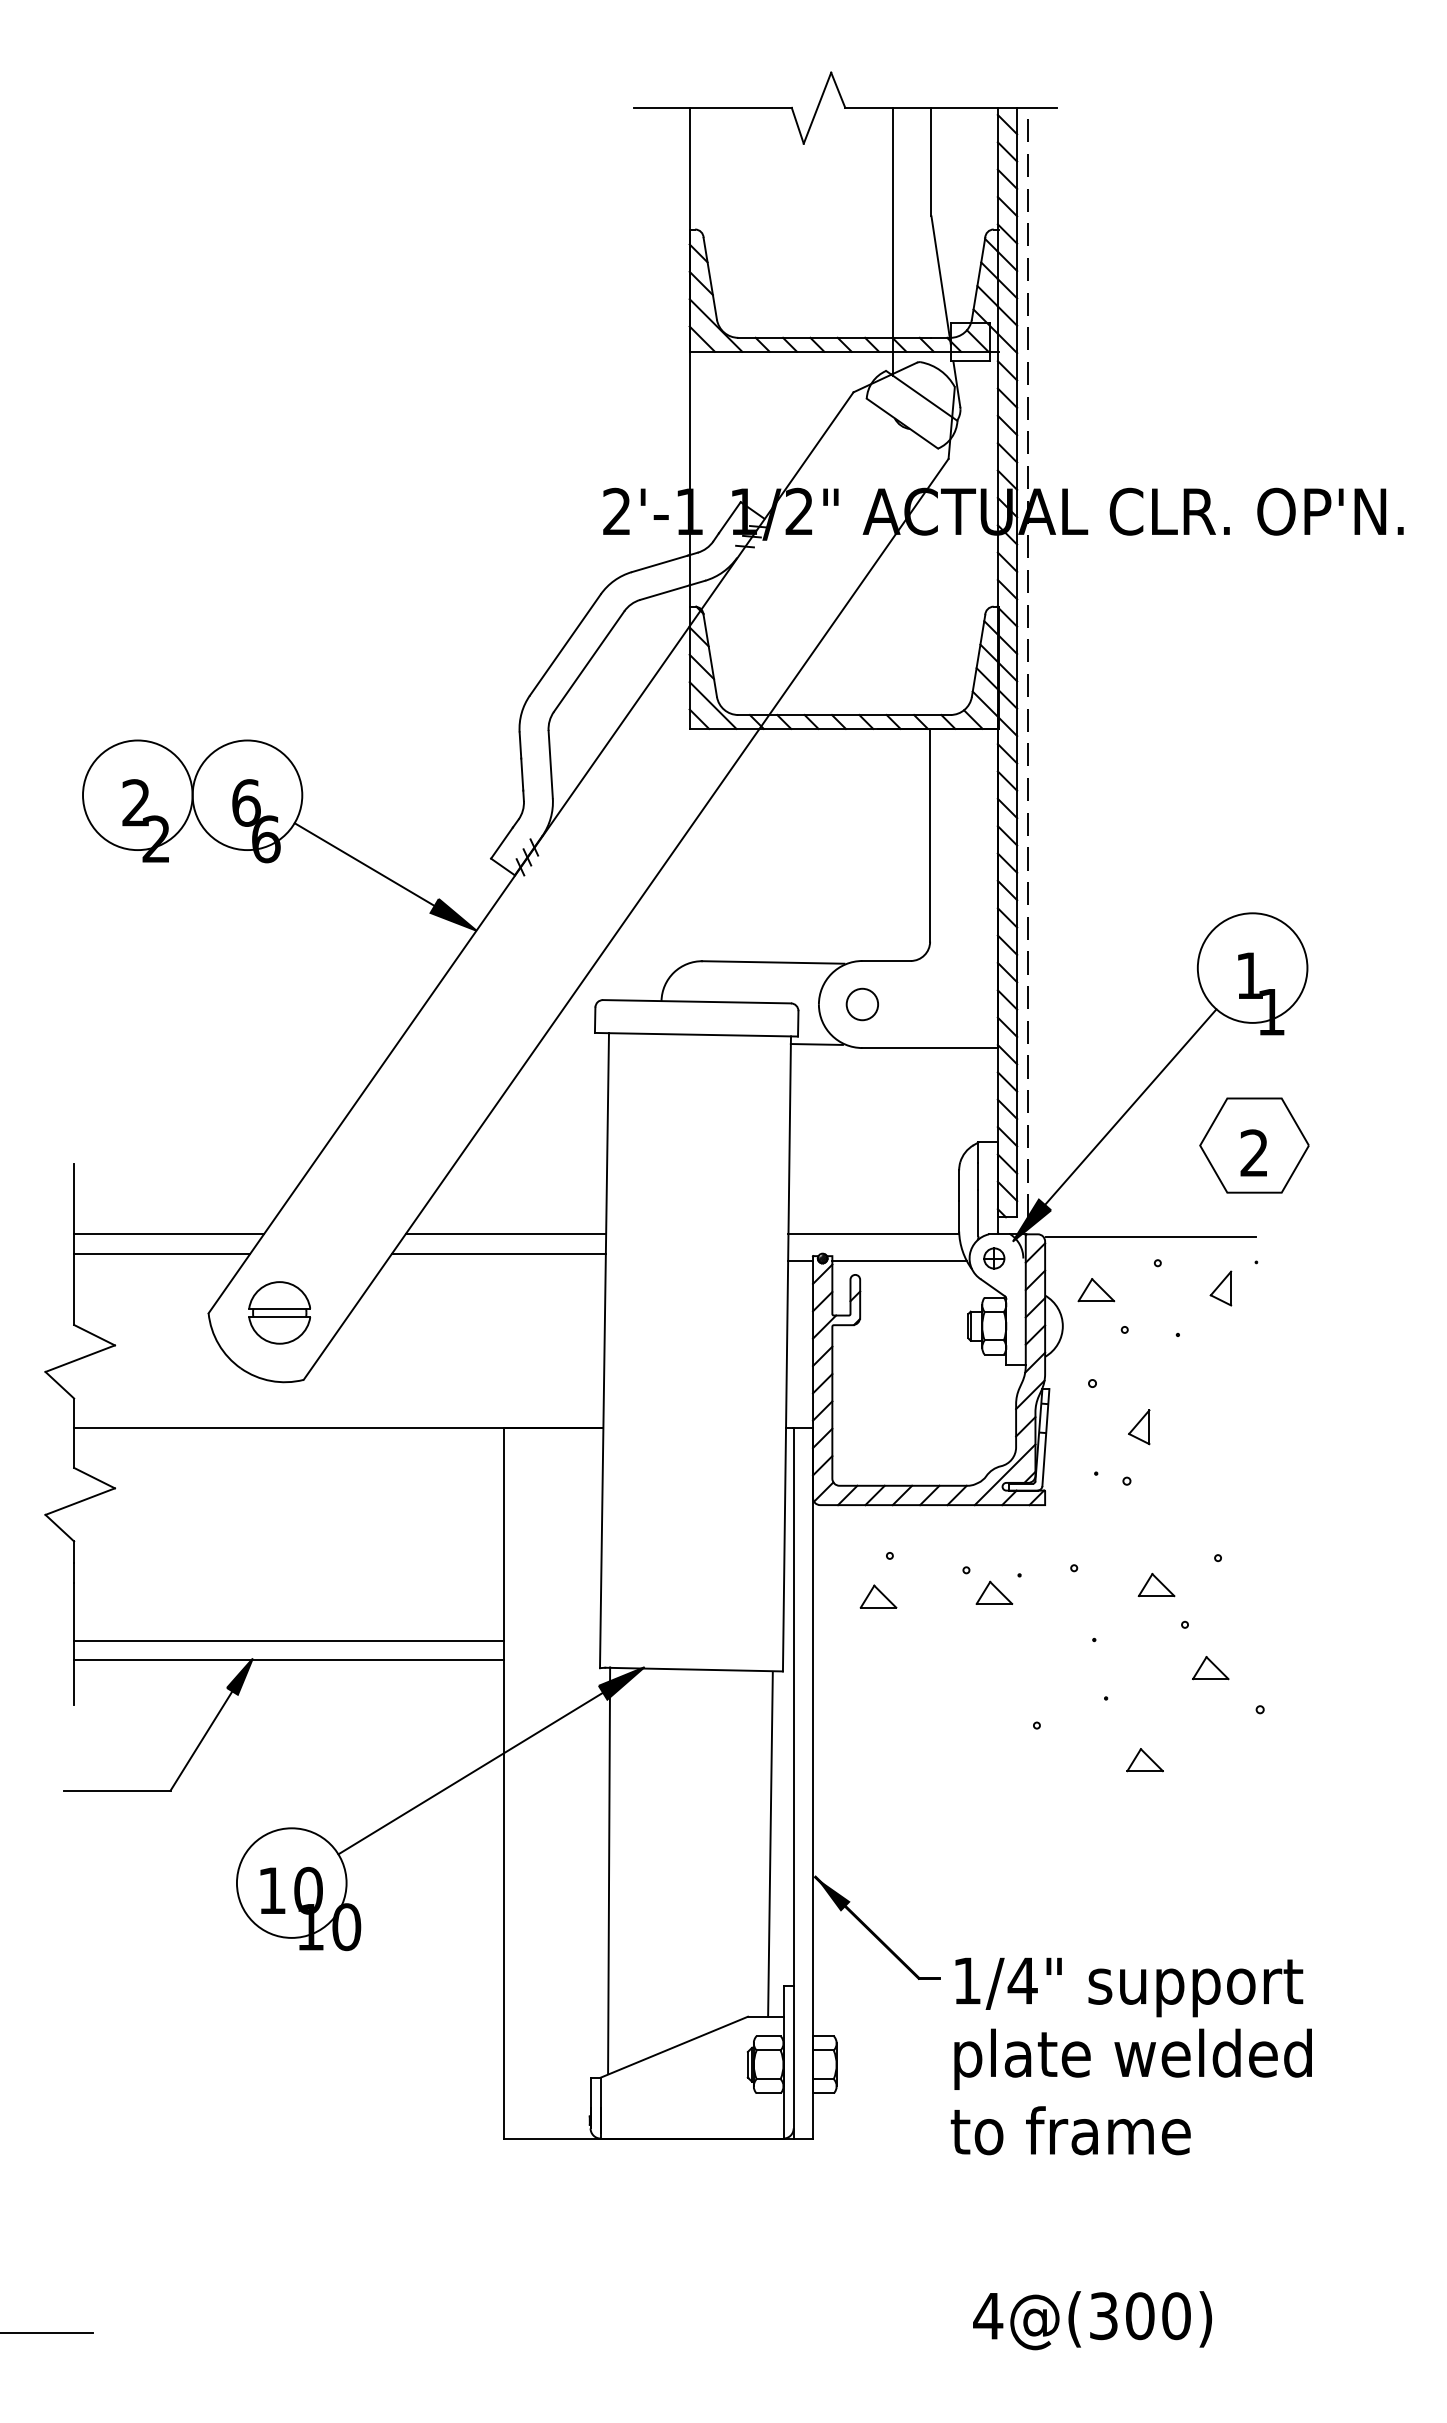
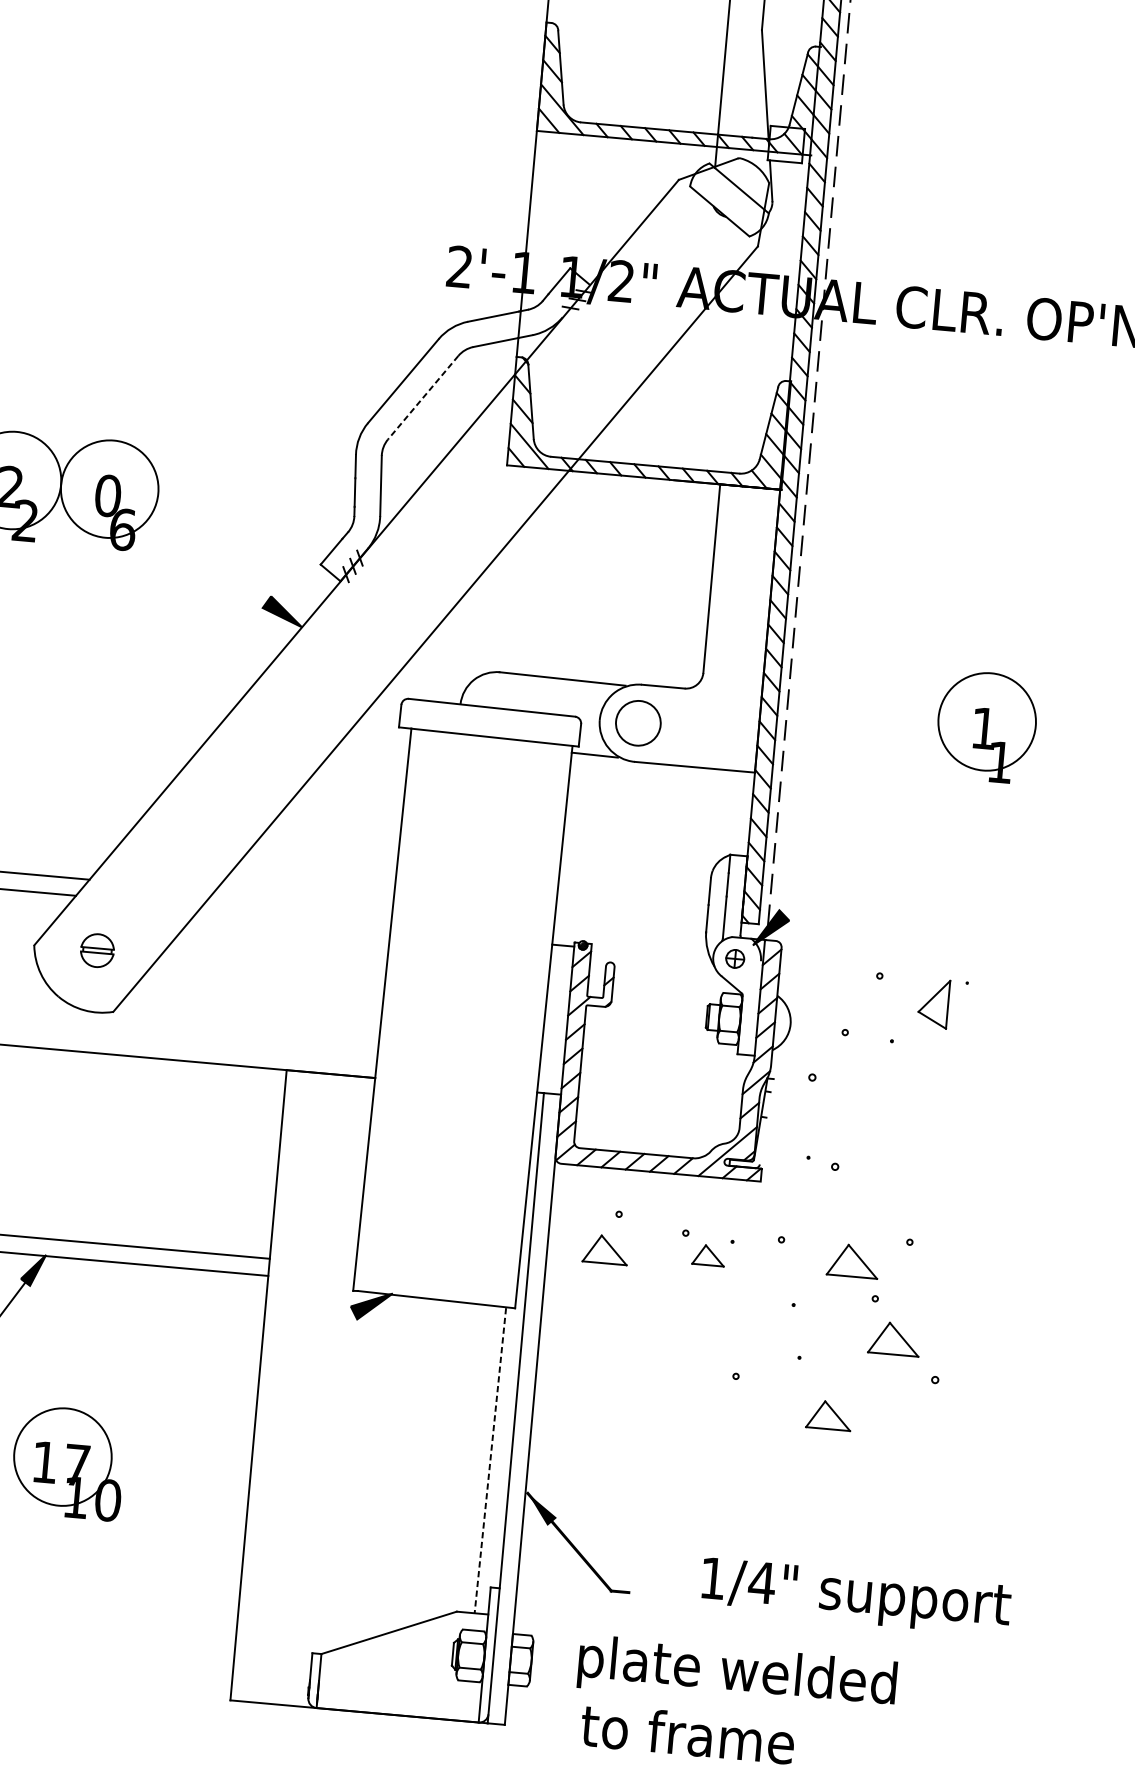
line: (588, 662) -> (422, 398), solid -> dashed
text: (246, 802) -> (108, 495), 6 -> 0
line: (364, 864) -> (208, 559), removed
circle: (862, 1004) -> (638, 723), size x1.6
line: (1130, 1106) -> (867, 834), removed
part: (1254, 1145) -> (974, 879), removed
line: (505, 1234) -> (303, 898), removed
line: (873, 1234) -> (629, 928), removed
line: (1150, 1236) -> (875, 951), removed
line: (498, 1253) -> (296, 915), removed
line: (899, 1260) -> (650, 953), removed
part: (1220, 1288) -> (933, 1003), size x1.6
part: (1096, 1290) -> (823, 995), removed
part: (279, 1312) -> (97, 950), size x0.6
part: (1139, 1427) -> (850, 1120), removed
line: (1045, 1437) -> (766, 1121), removed
part: (1156, 1585) -> (853, 1261), size x1.6
part: (878, 1596) -> (605, 1249), size x1.4
part: (1210, 1668) -> (894, 1339), size x1.6
part: (1144, 1760) -> (828, 1415), size x1.4
line: (470, 1773) -> (230, 1374), removed
line: (770, 1844) -> (490, 1460), solid -> dashed
line: (609, 1870) -> (345, 1471), removed
text: (308, 1890) -> (77, 1464), 10 -> 17
text: (1129, 1987) -> (856, 1597), moved
text: (1132, 2058) -> (736, 1673), moved
text: (1070, 2130) -> (687, 1733), moved

